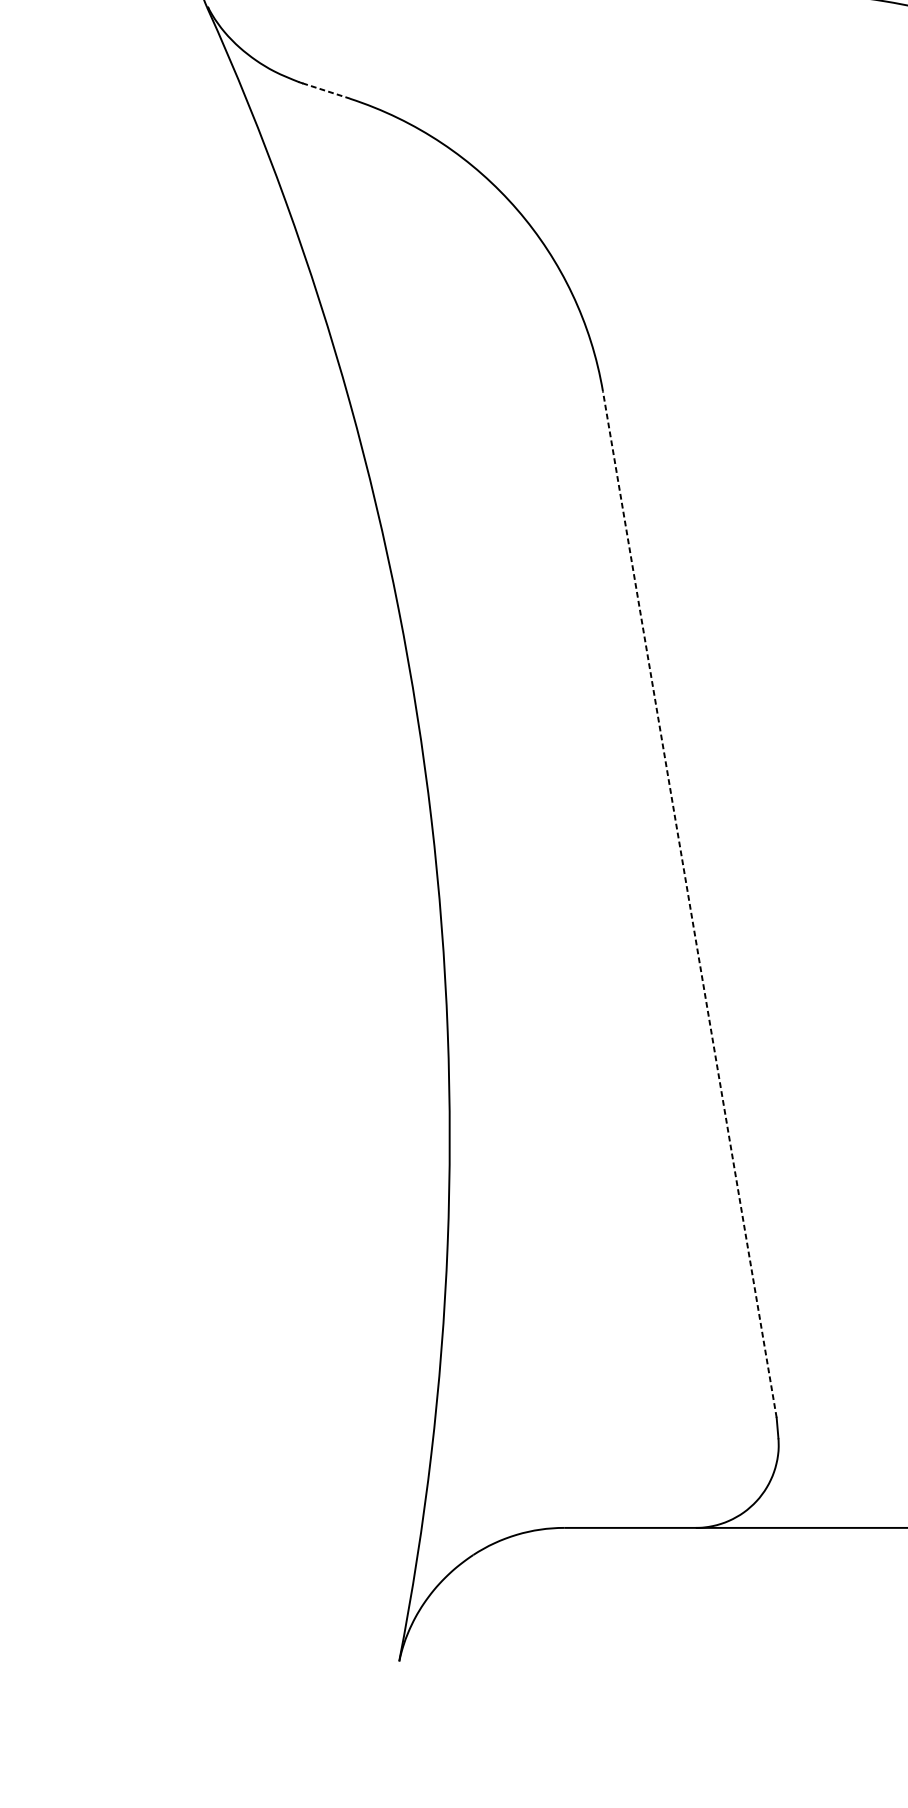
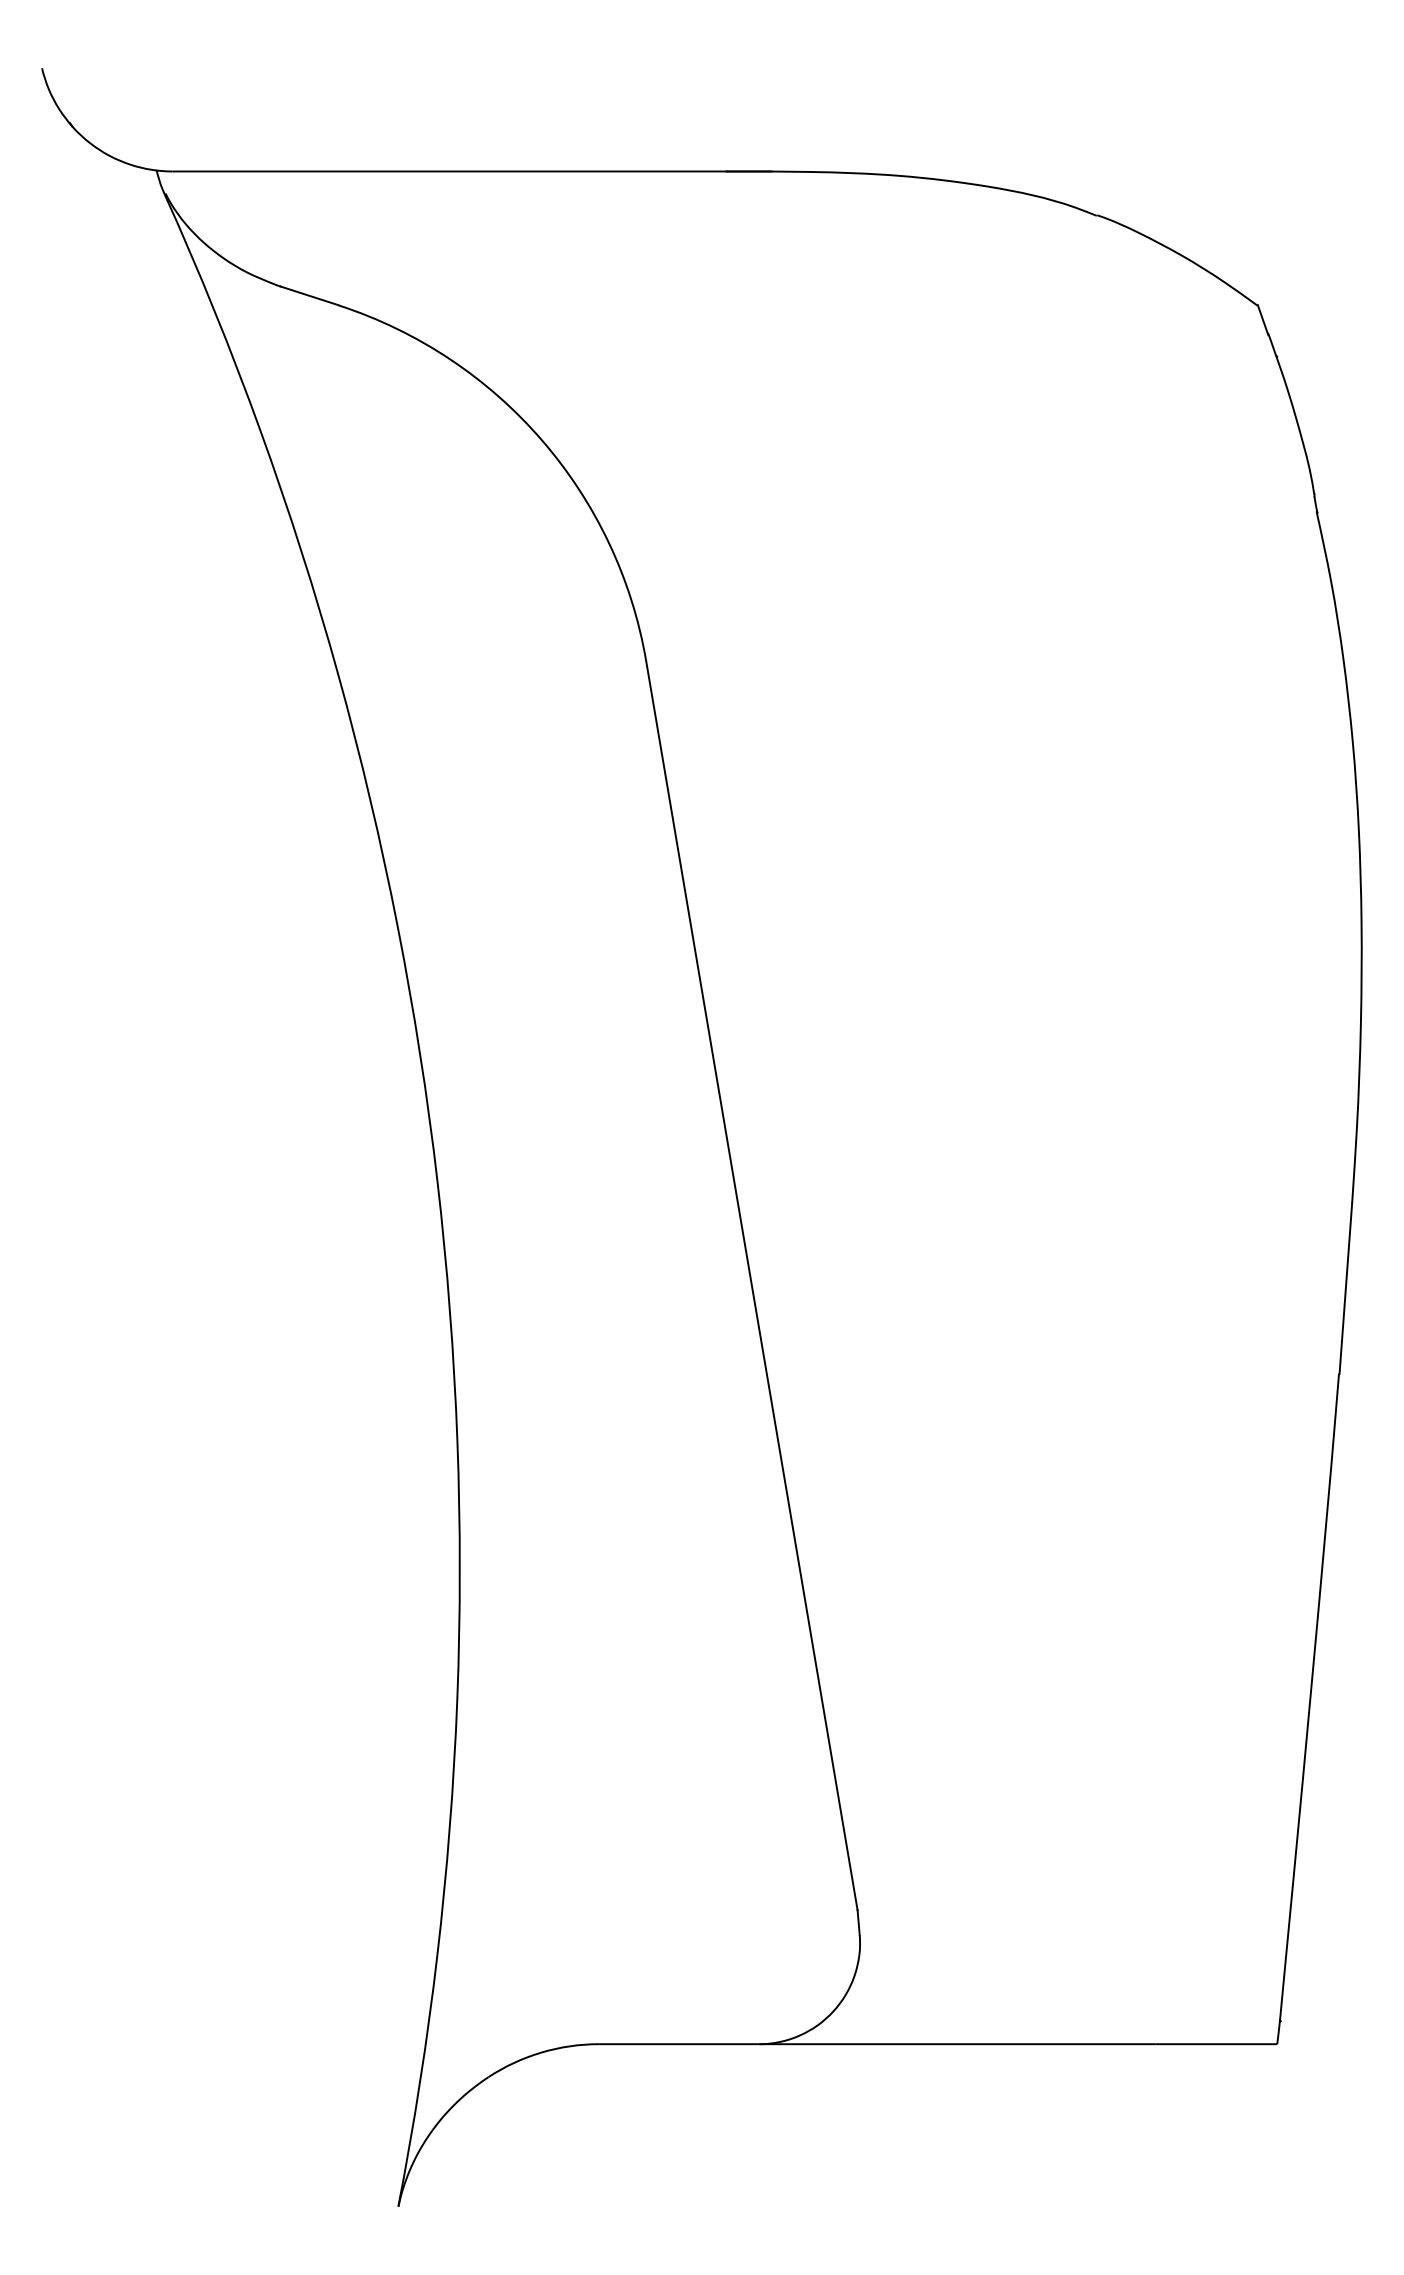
line: (327, 91) -> (310, 296), dashed -> solid
line: (689, 904) -> (751, 1285), dashed -> solid

